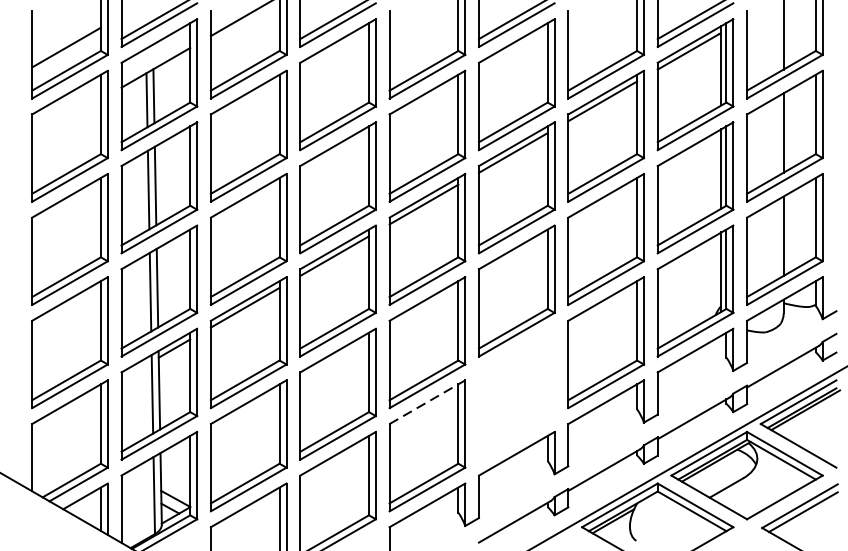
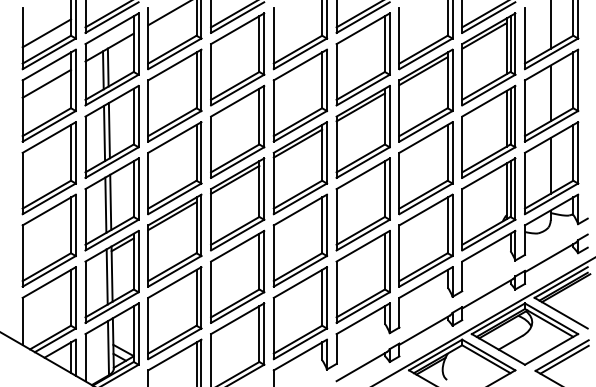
line: (66, 118) -> (46, 83), added
part: (515, 393) -> (362, 276), added
line: (427, 402) -> (300, 282), dashed -> solid

